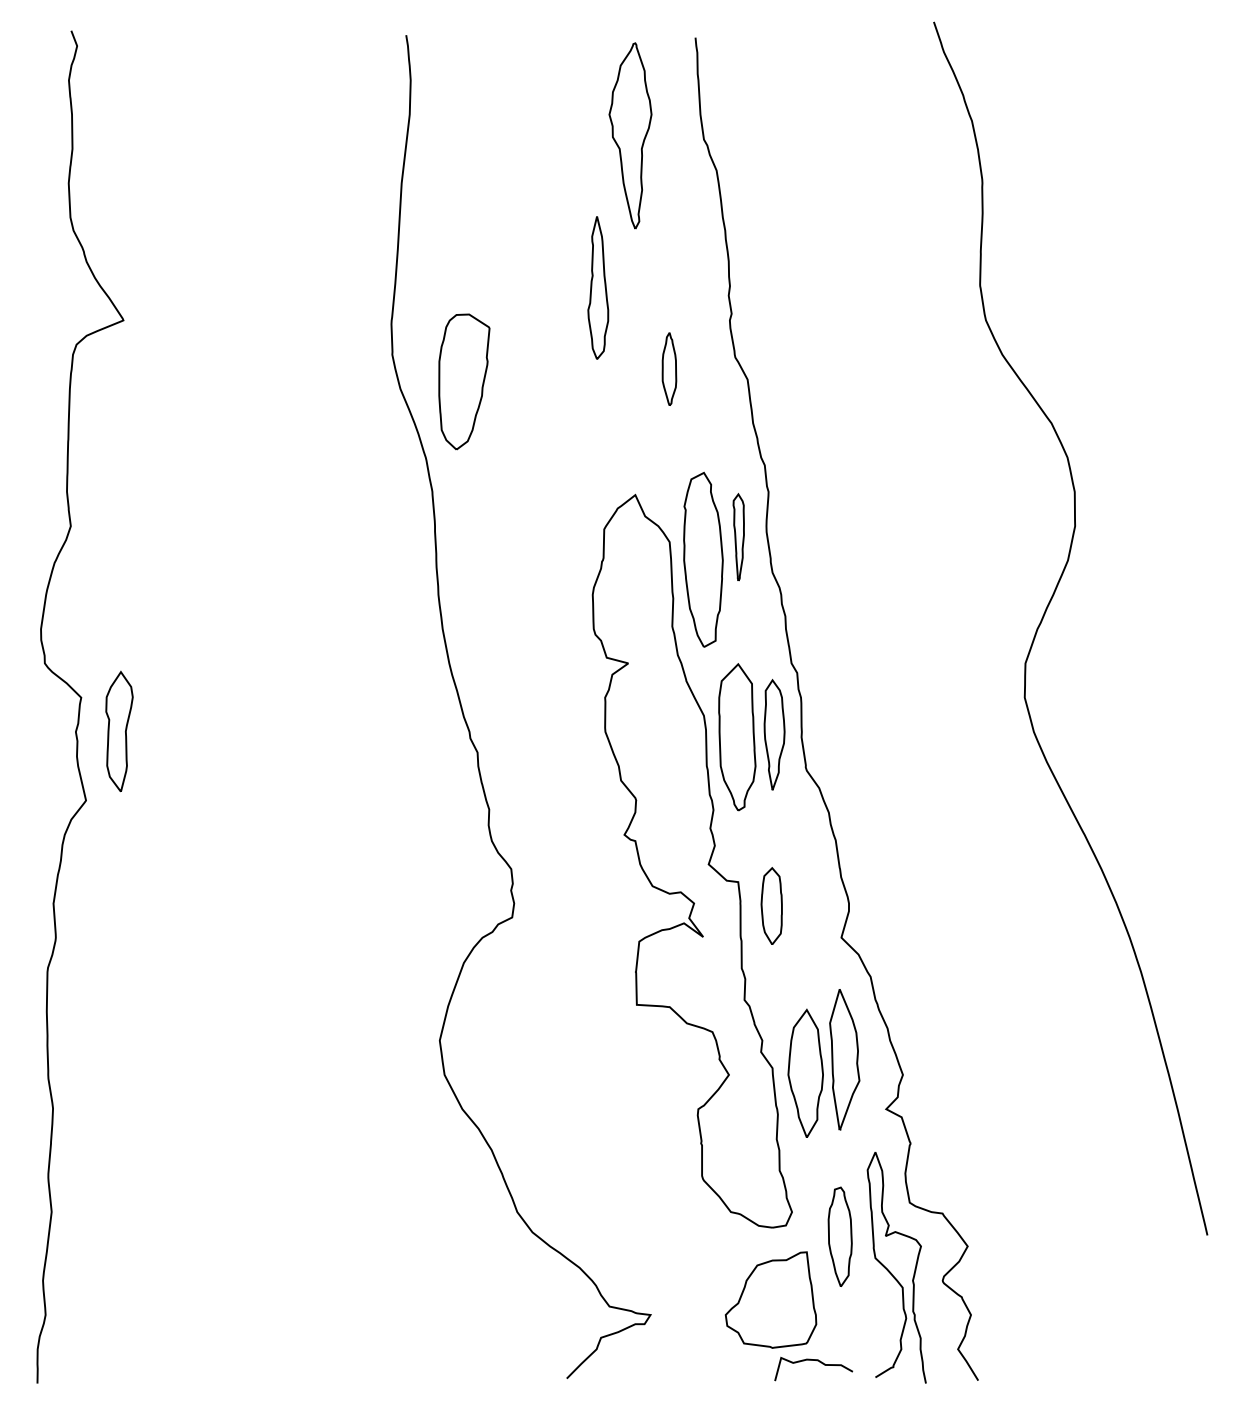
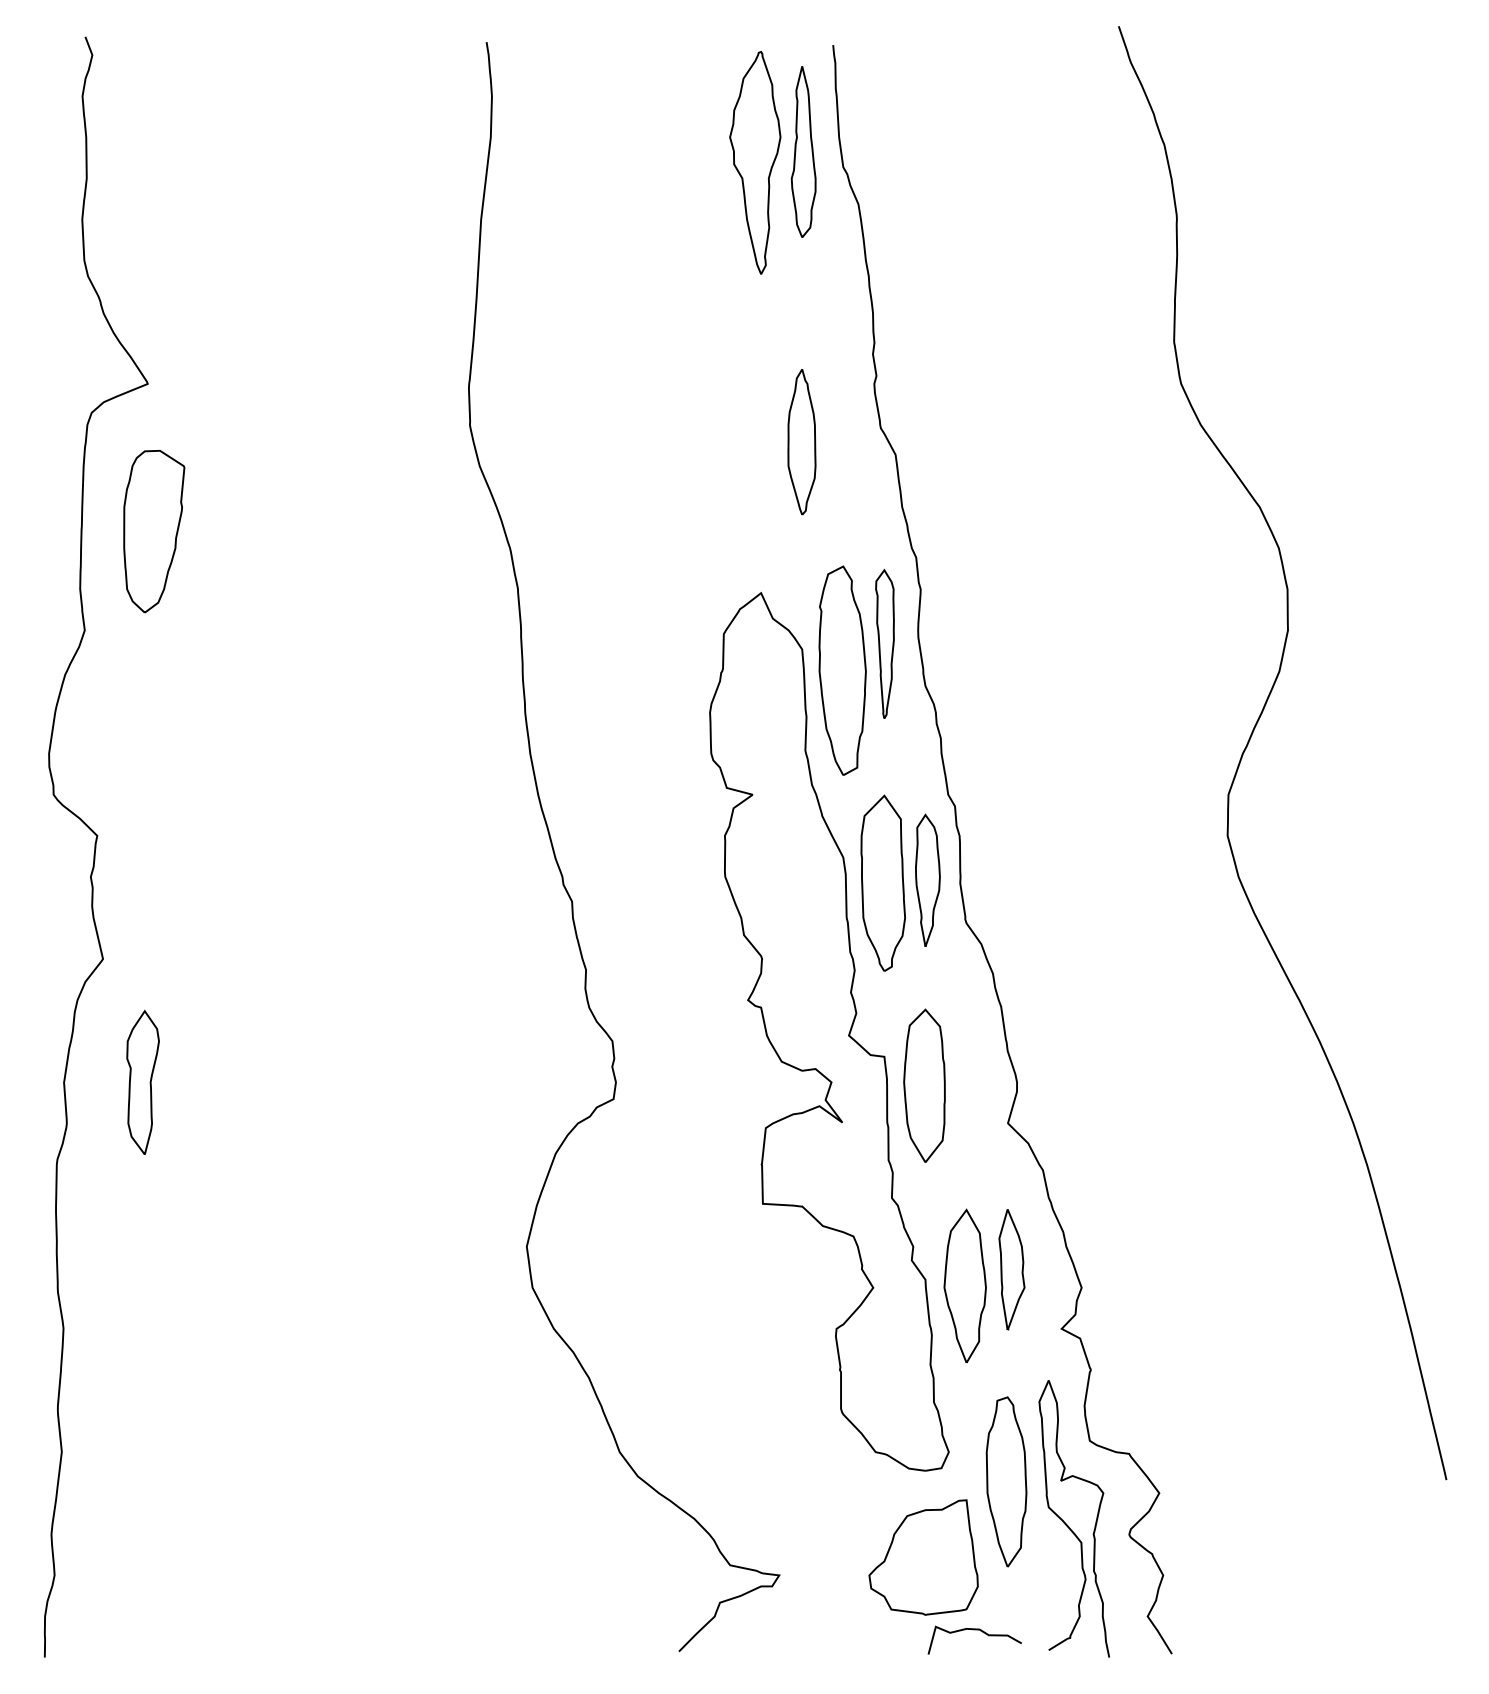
part: (598, 287) -> (803, 151), moved
part: (669, 369) -> (801, 442), size x1.67
part: (464, 381) -> (154, 531), moved
part: (738, 537) -> (884, 643), size x1.43
part: (119, 730) -> (142, 1081), moved
part: (771, 906) -> (924, 1085), size x1.67
part: (844, 1059) -> (1011, 1269), size x0.71
part: (840, 1236) -> (1006, 1481), size x1.43

